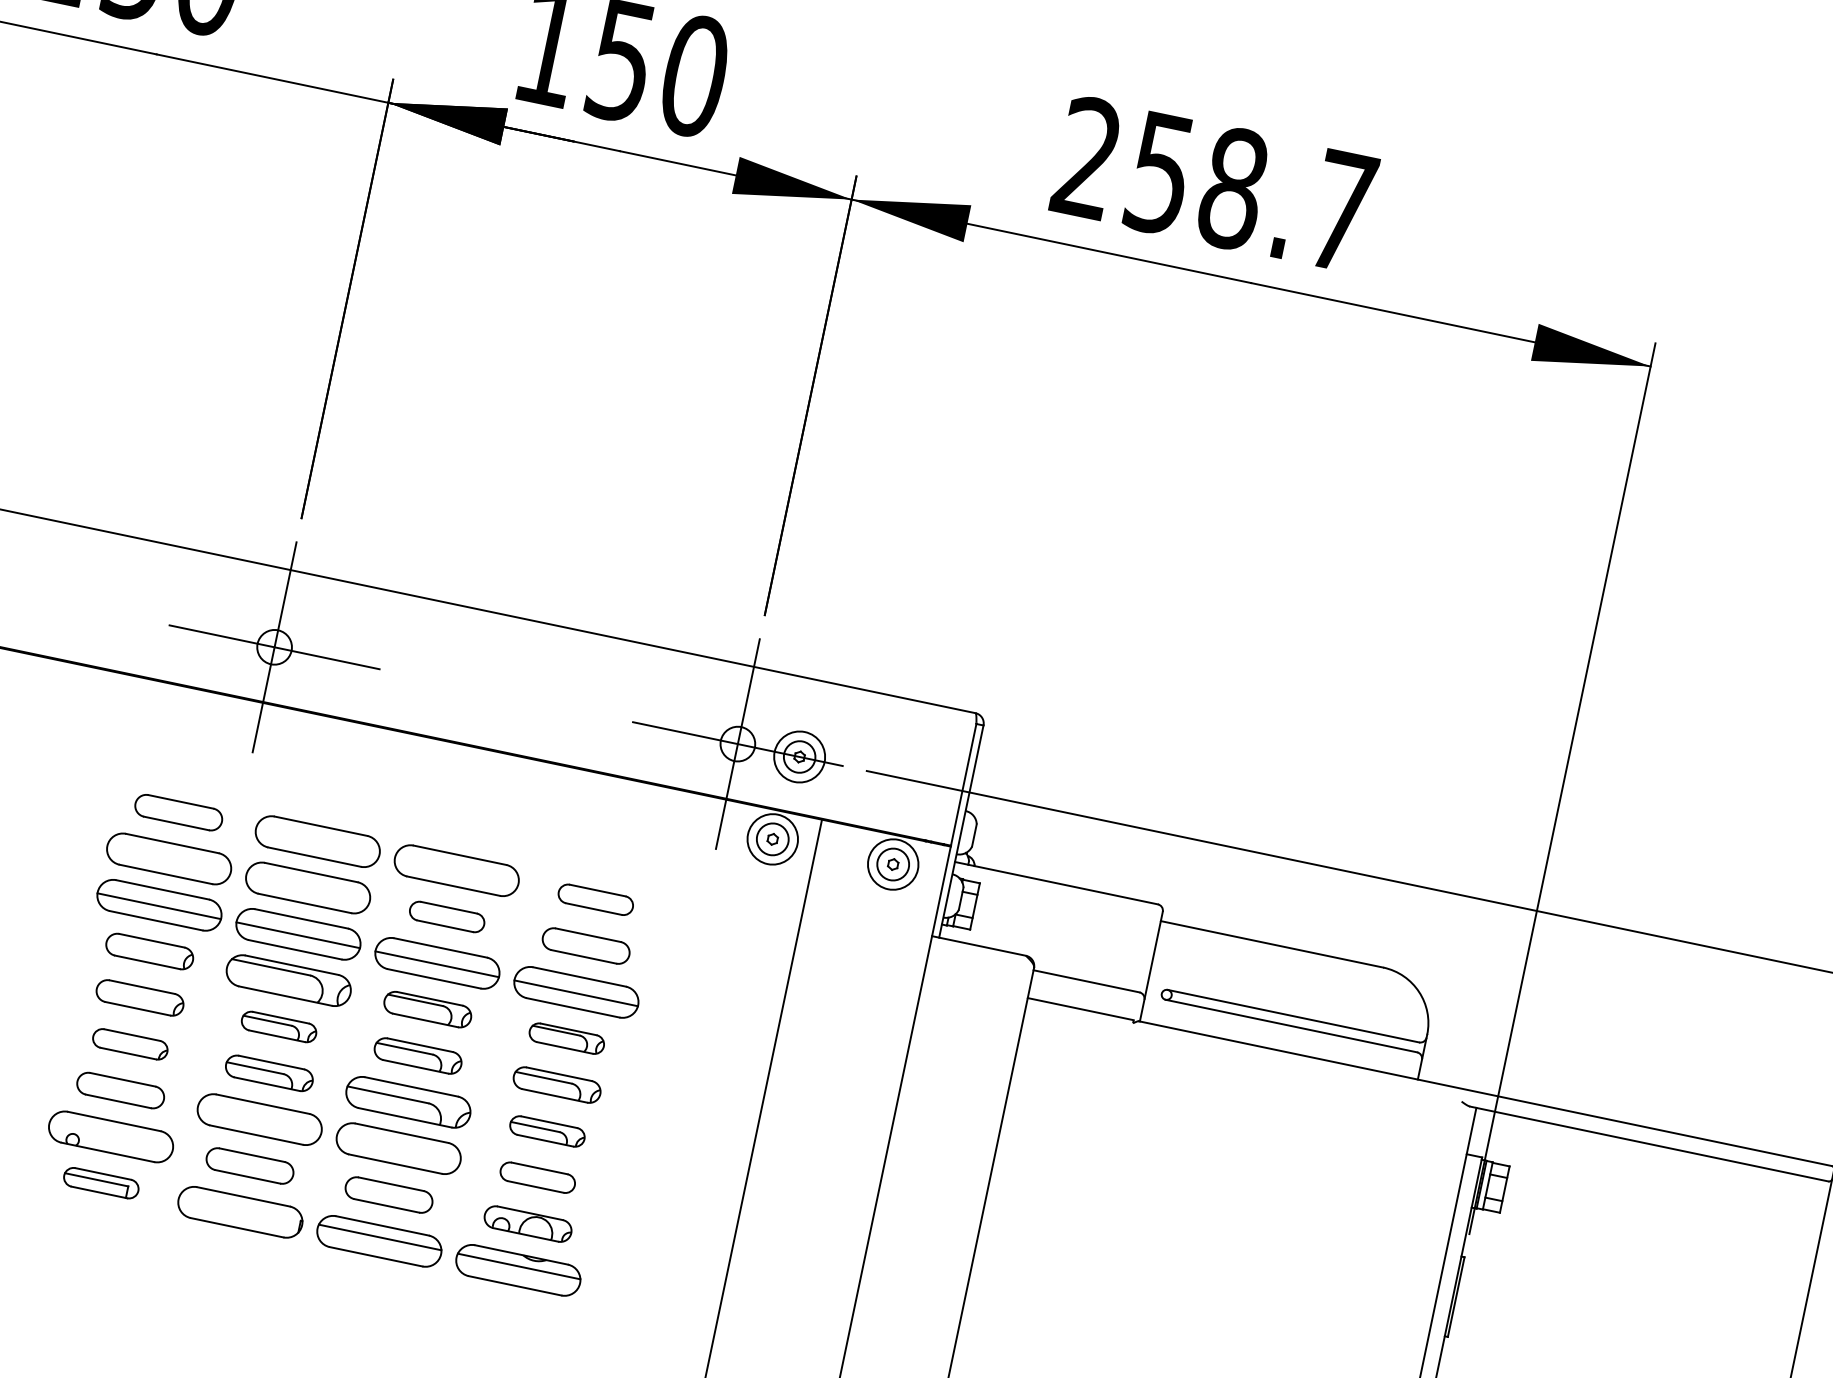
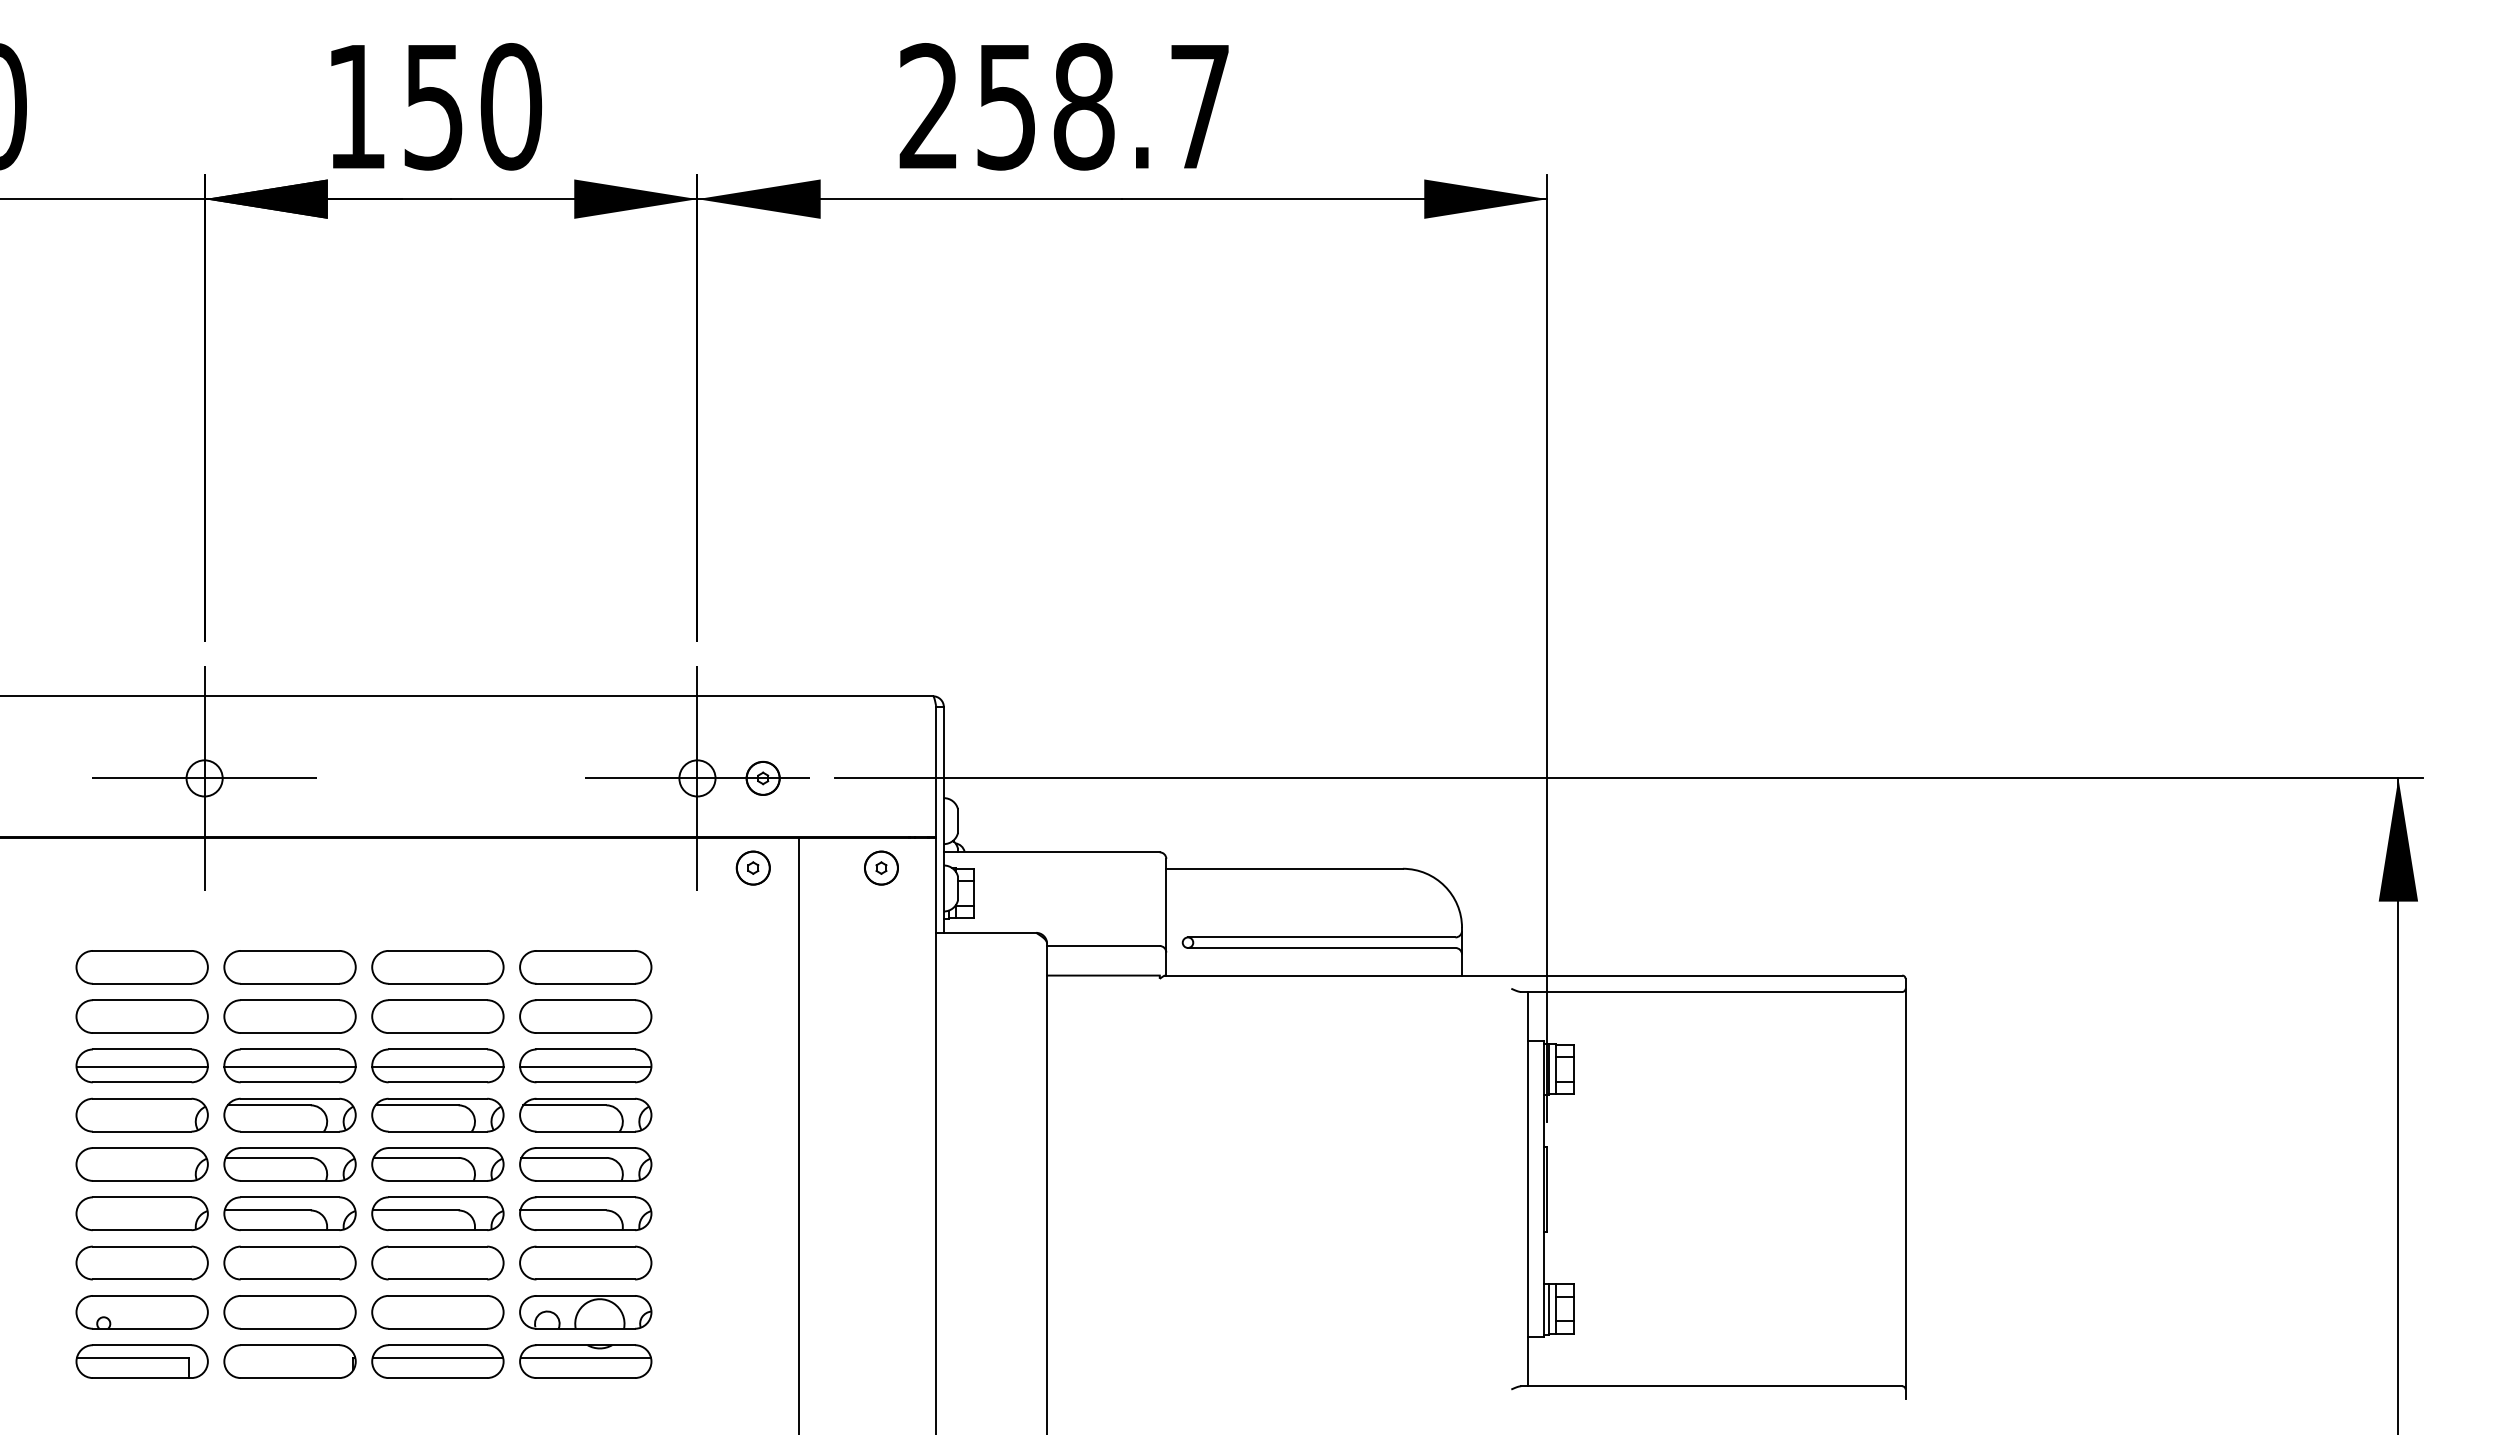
circle: (798, 756) -> (762, 778), size x0.62
part: (178, 812) -> (141, 967), size x1.43
circle: (772, 838) -> (752, 867), size x0.62
circle: (893, 863) -> (881, 867), size x0.62
part: (595, 899) -> (585, 967), size x1.67
part: (446, 916) -> (437, 1016), size x1.67
part: (585, 945) -> (585, 1016), size x1.43
part: (149, 950) -> (141, 1114), size x1.43
part: (139, 997) -> (141, 1164), size x1.43
part: (427, 1008) -> (437, 1114), size x1.43
part: (278, 1026) -> (289, 1164), size x1.67
part: (566, 1038) -> (585, 1114), size x1.67
part: (129, 1043) -> (141, 1213), size x1.67
part: (417, 1055) -> (437, 1164), size x1.43
part: (268, 1072) -> (289, 1213), size x1.43
part: (556, 1085) -> (585, 1164), size x1.43
part: (120, 1089) -> (141, 1262), size x1.43
part: (547, 1131) -> (585, 1213), size x1.67
part: (249, 1166) -> (289, 1312), size x1.43
part: (537, 1177) -> (585, 1262), size x1.67
part: (100, 1183) -> (141, 1361), size x1.67
part: (388, 1195) -> (437, 1312), size x1.43
part: (527, 1224) -> (585, 1312), size x1.43

